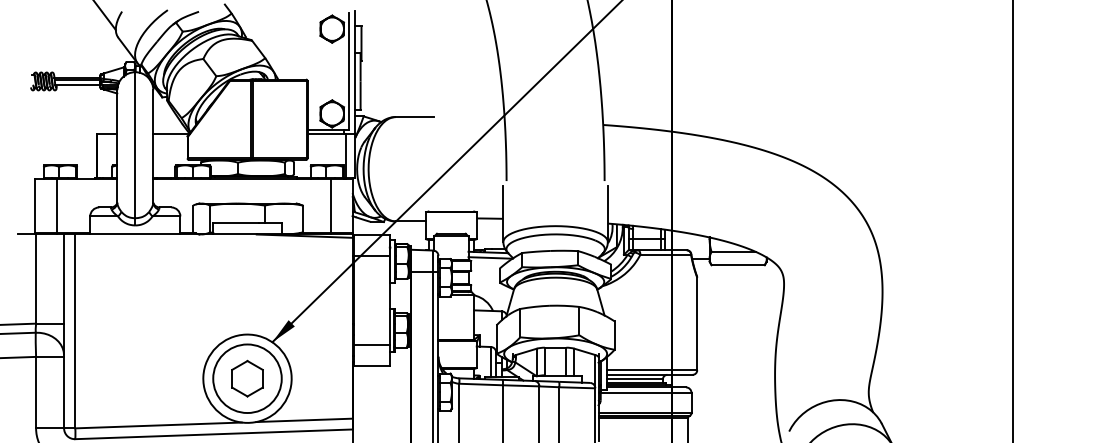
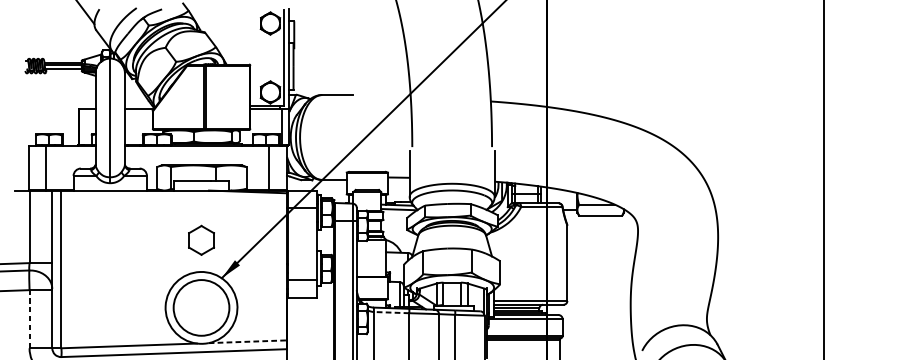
part: (247, 378) -> (201, 240), moved
line: (481, 384) -> (391, 312), solid -> dashed
line: (36, 392) -> (29, 319), solid -> dashed
line: (304, 420) -> (247, 341), solid -> dashed

